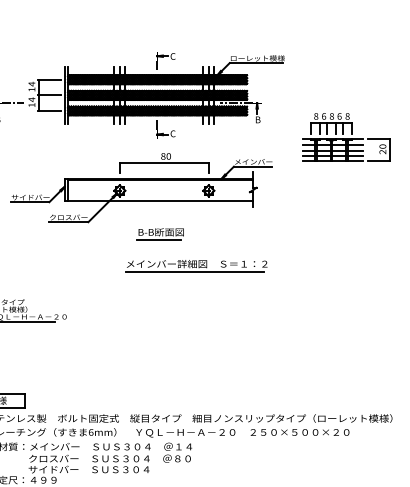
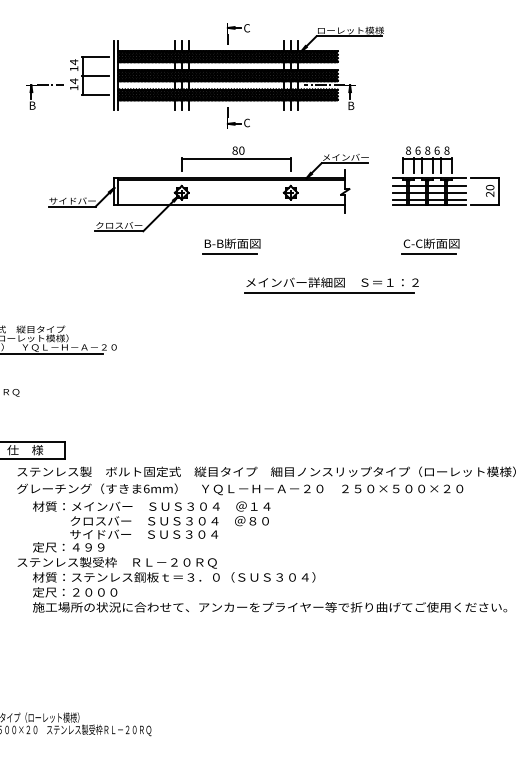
part: (346, 136) -> (445, 175), moved
part: (322, 234) -> (430, 246), added
part: (196, 266) -> (331, 285), moved

